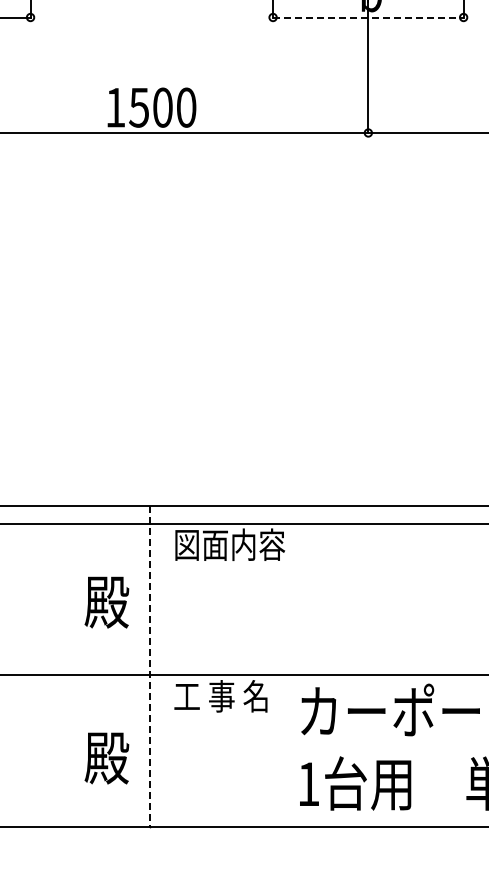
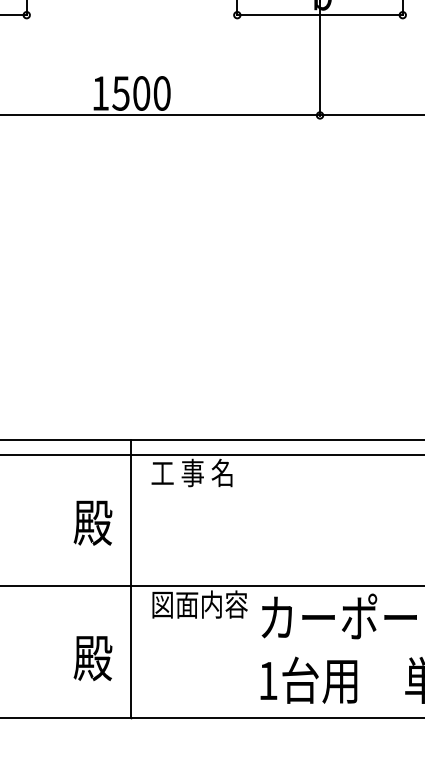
line: (368, 17) -> (320, 15), dashed -> solid
text: (229, 544) -> (199, 472), 図面内容 -> 工 事 名
line: (150, 666) -> (130, 578), dashed -> solid
text: (229, 696) -> (199, 604), 工 事 名 -> 図面内容

